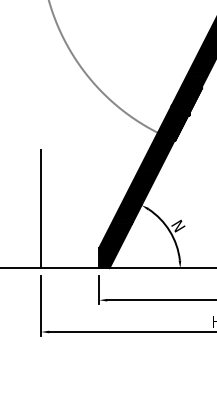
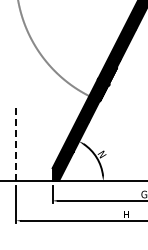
line: (41, 208) -> (16, 143), solid -> dashed

